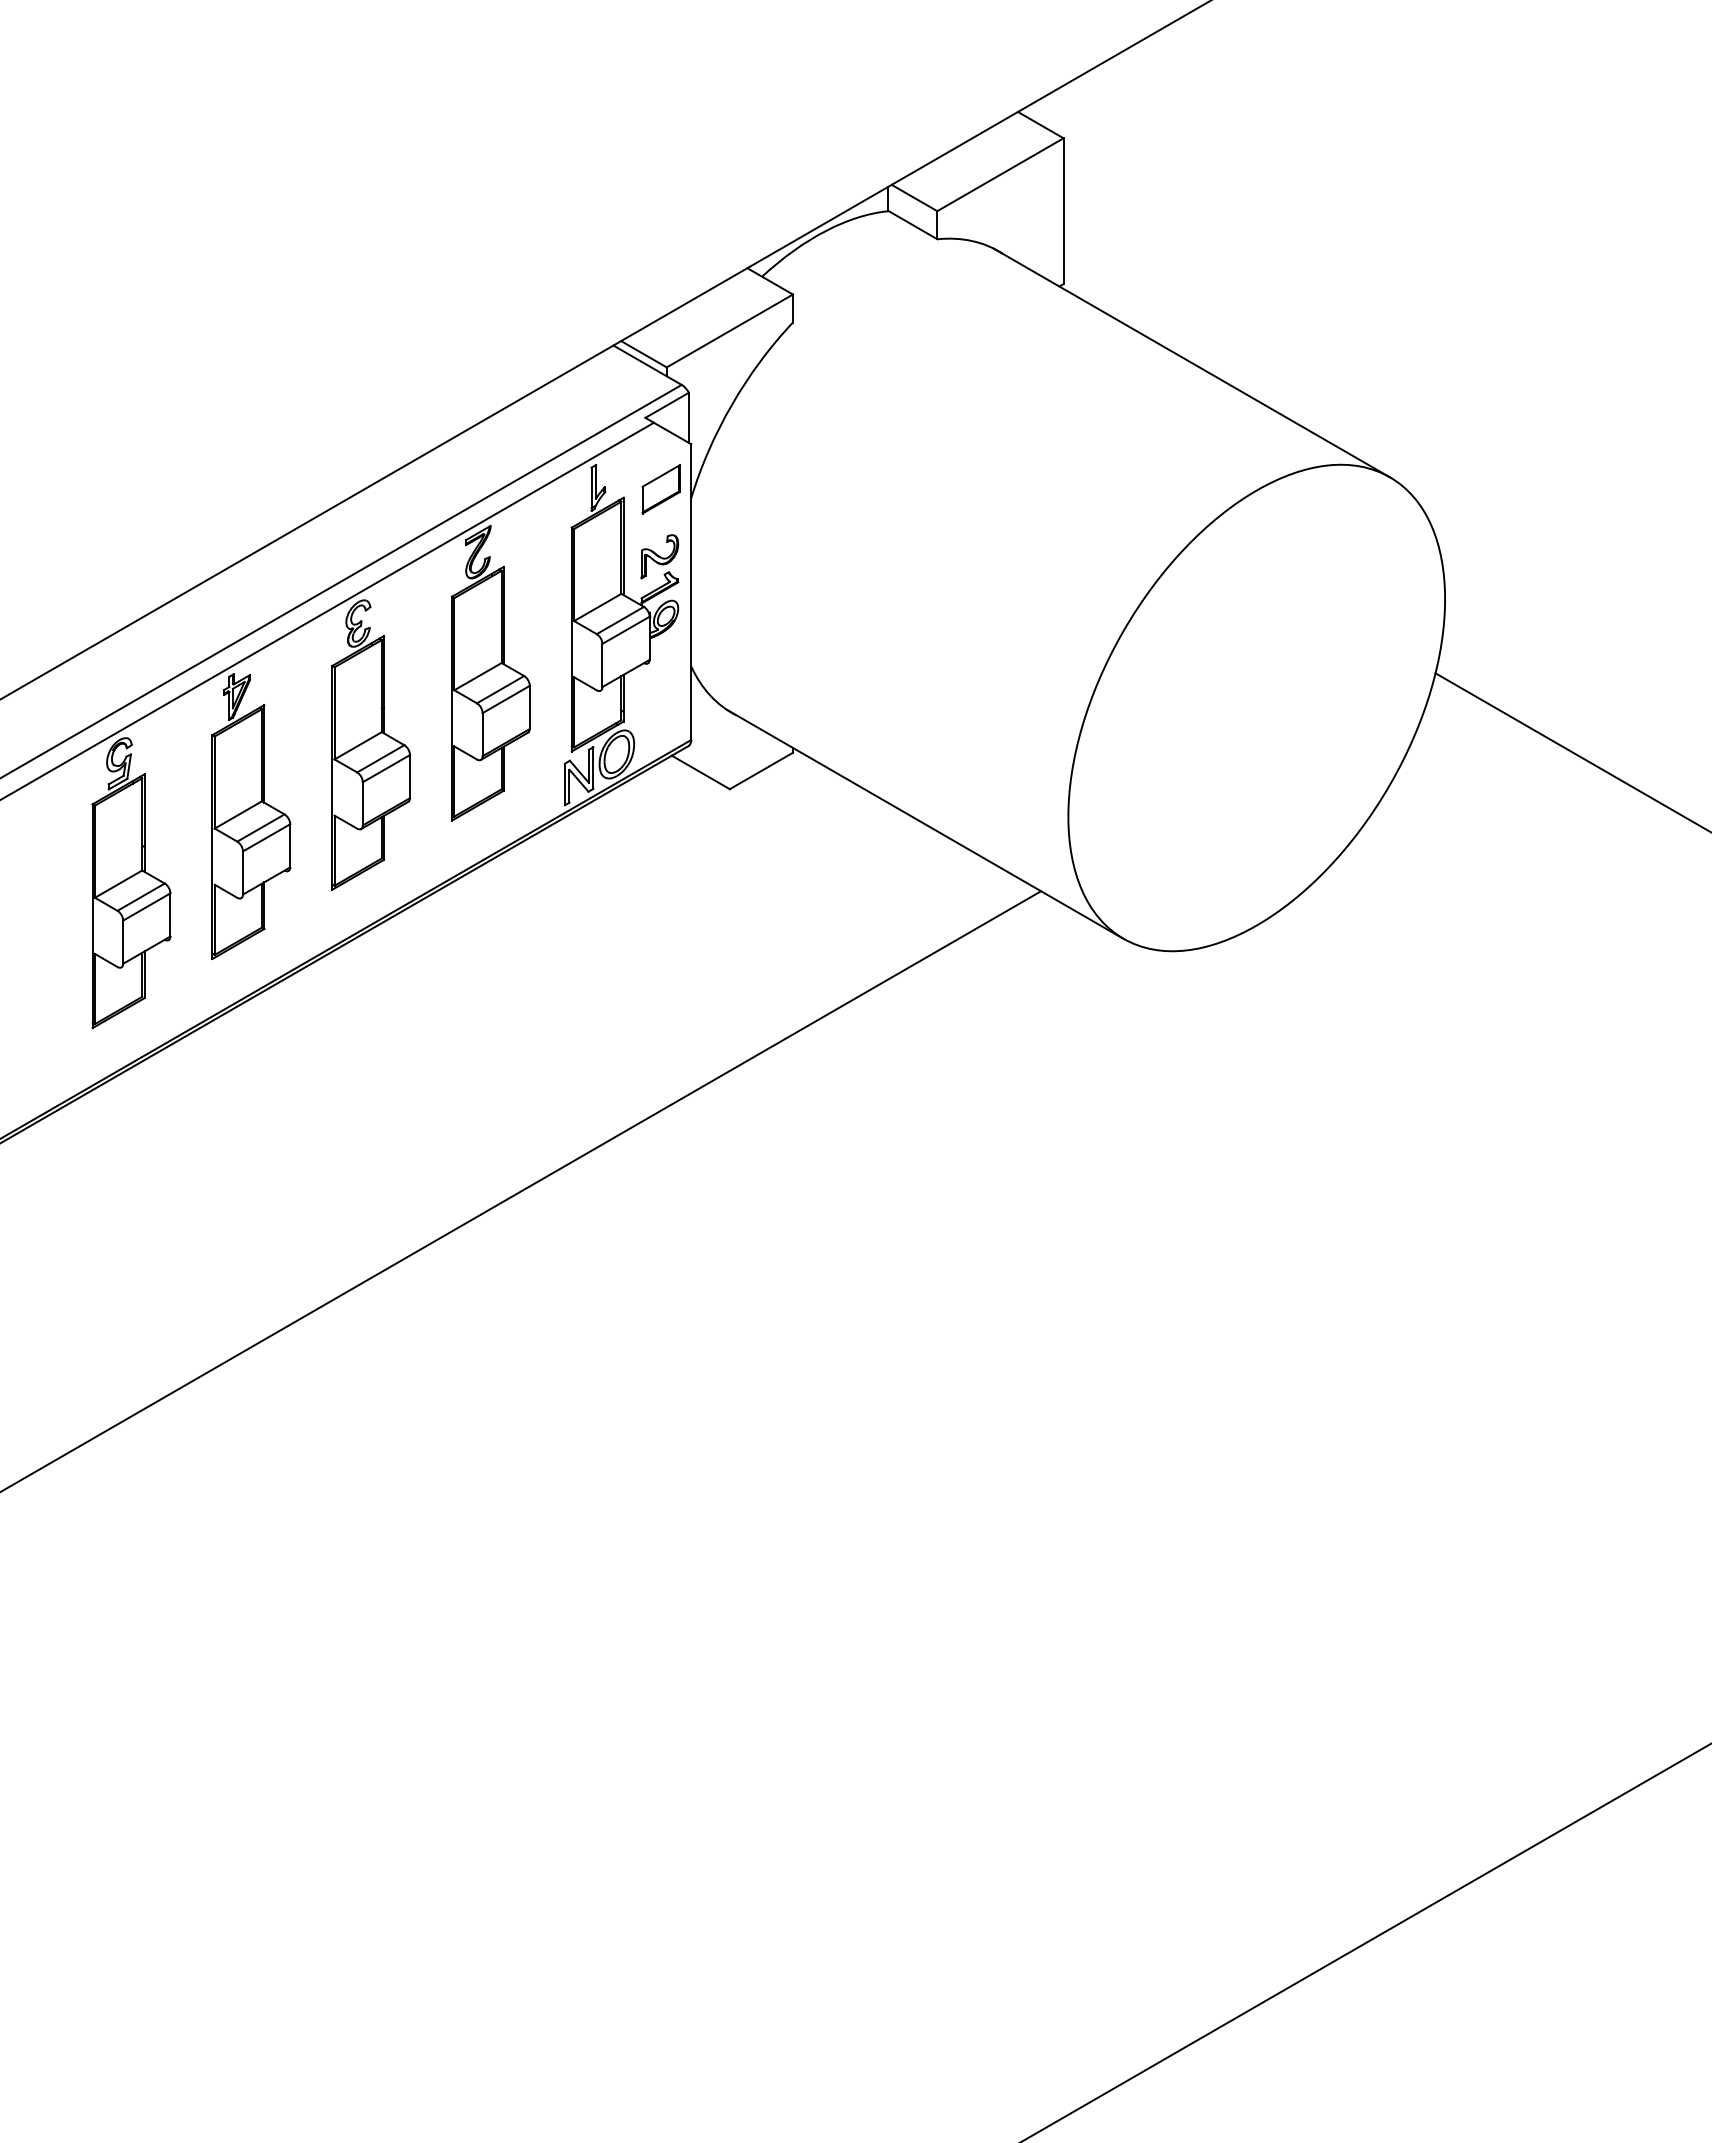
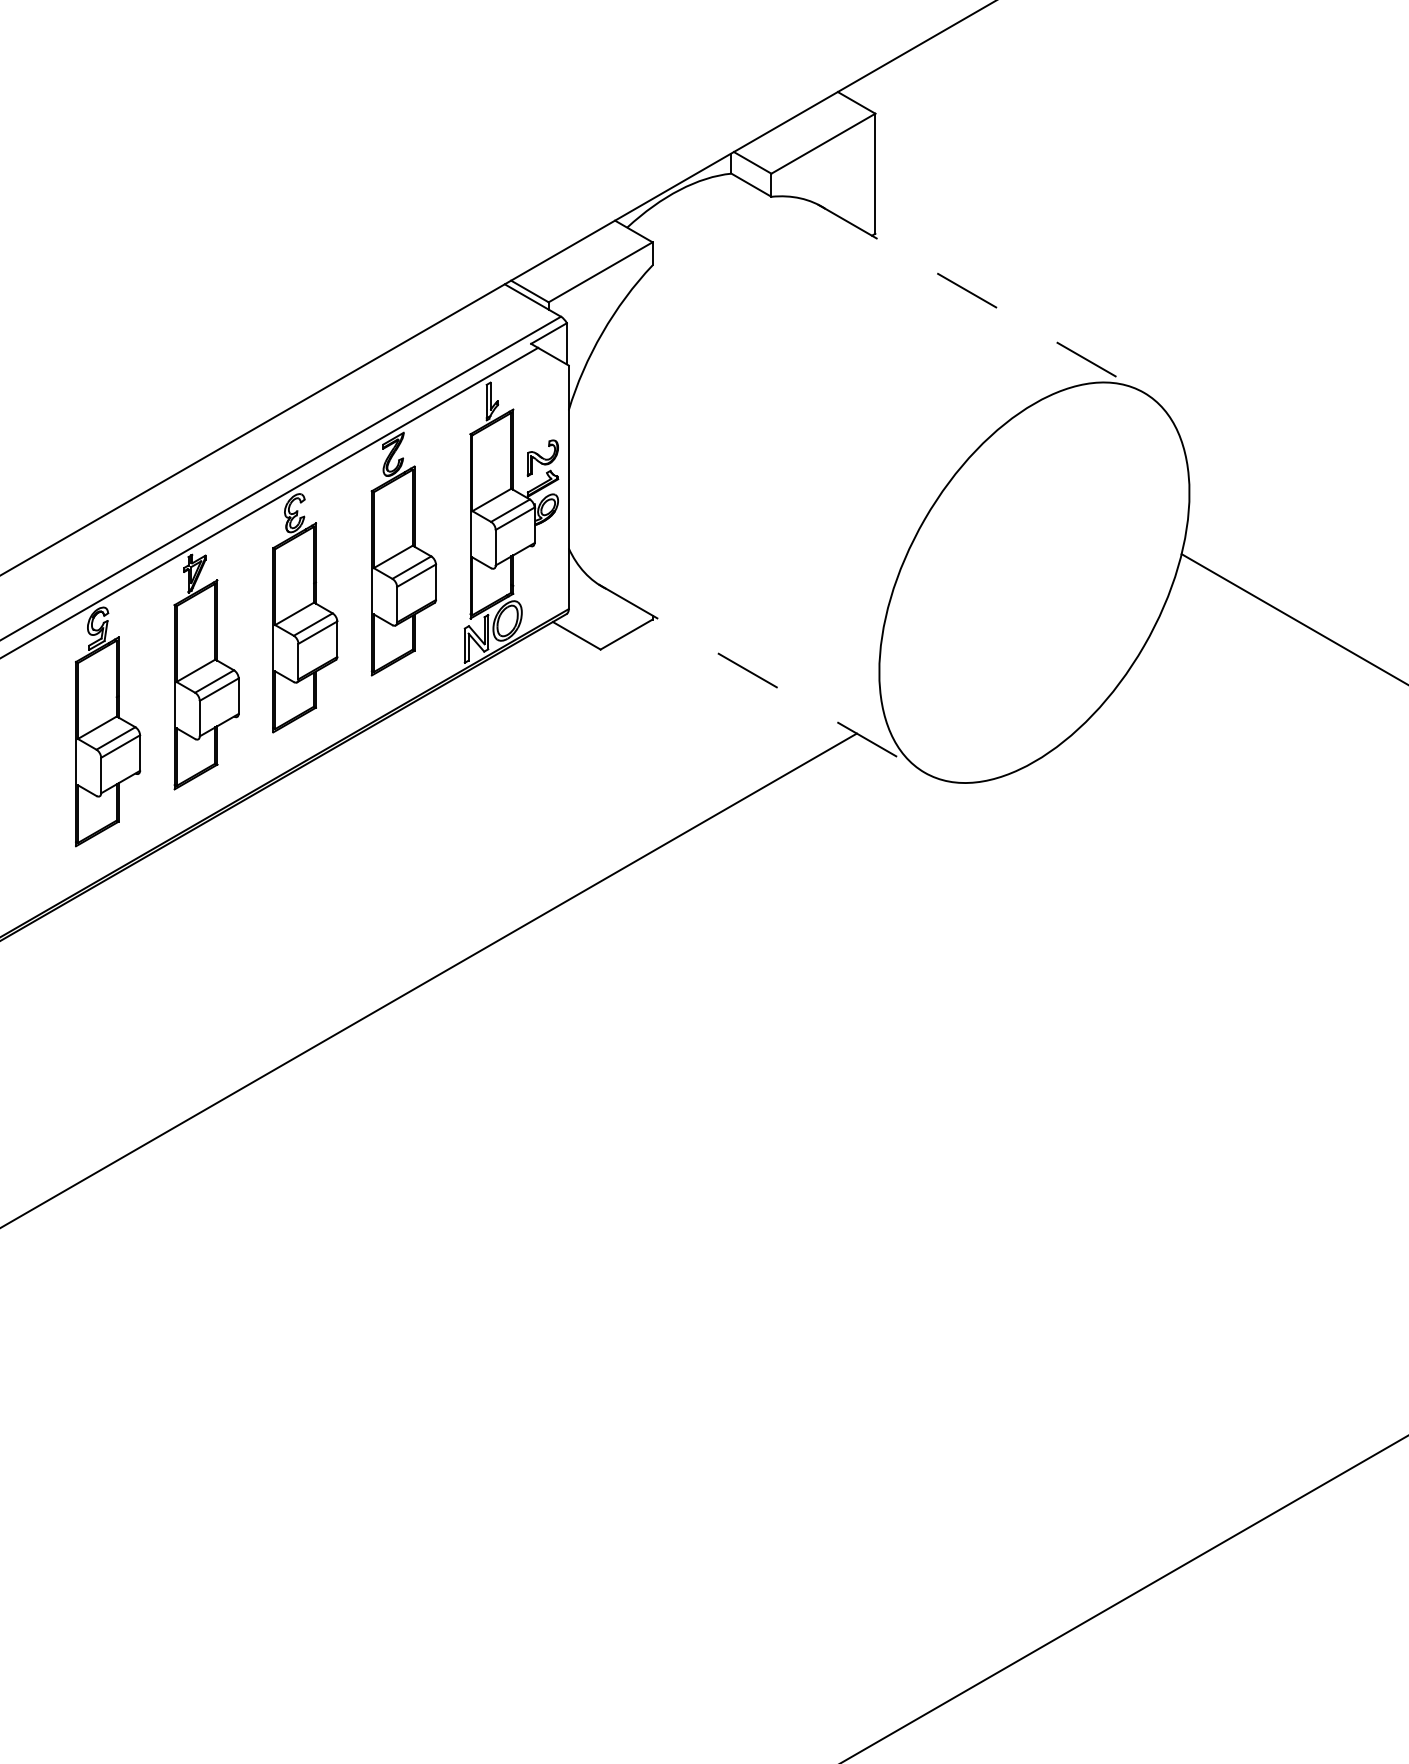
line: (1191, 362) -> (980, 298), solid -> dashed
part: (660, 489) -> (543, 402), removed
line: (925, 824) -> (761, 678), solid -> dashed

